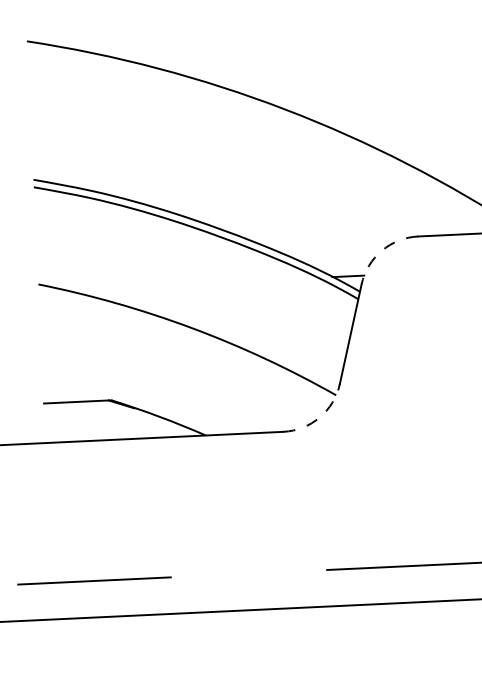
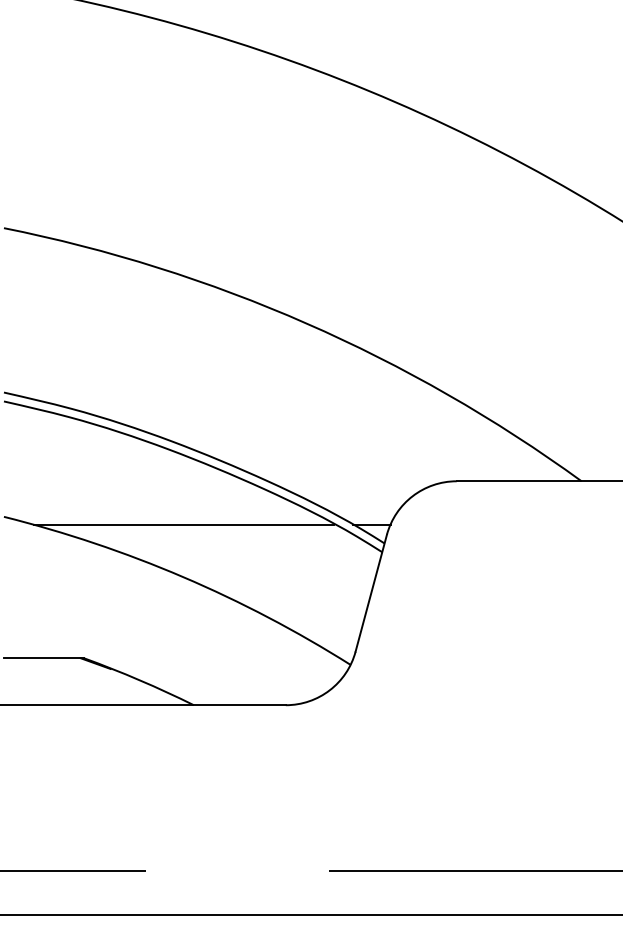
arc: (381, 251) -> (412, 496), dashed -> solid
line: (189, 283) -> (183, 524), added
arc: (319, 417) -> (329, 690), dashed -> solid

